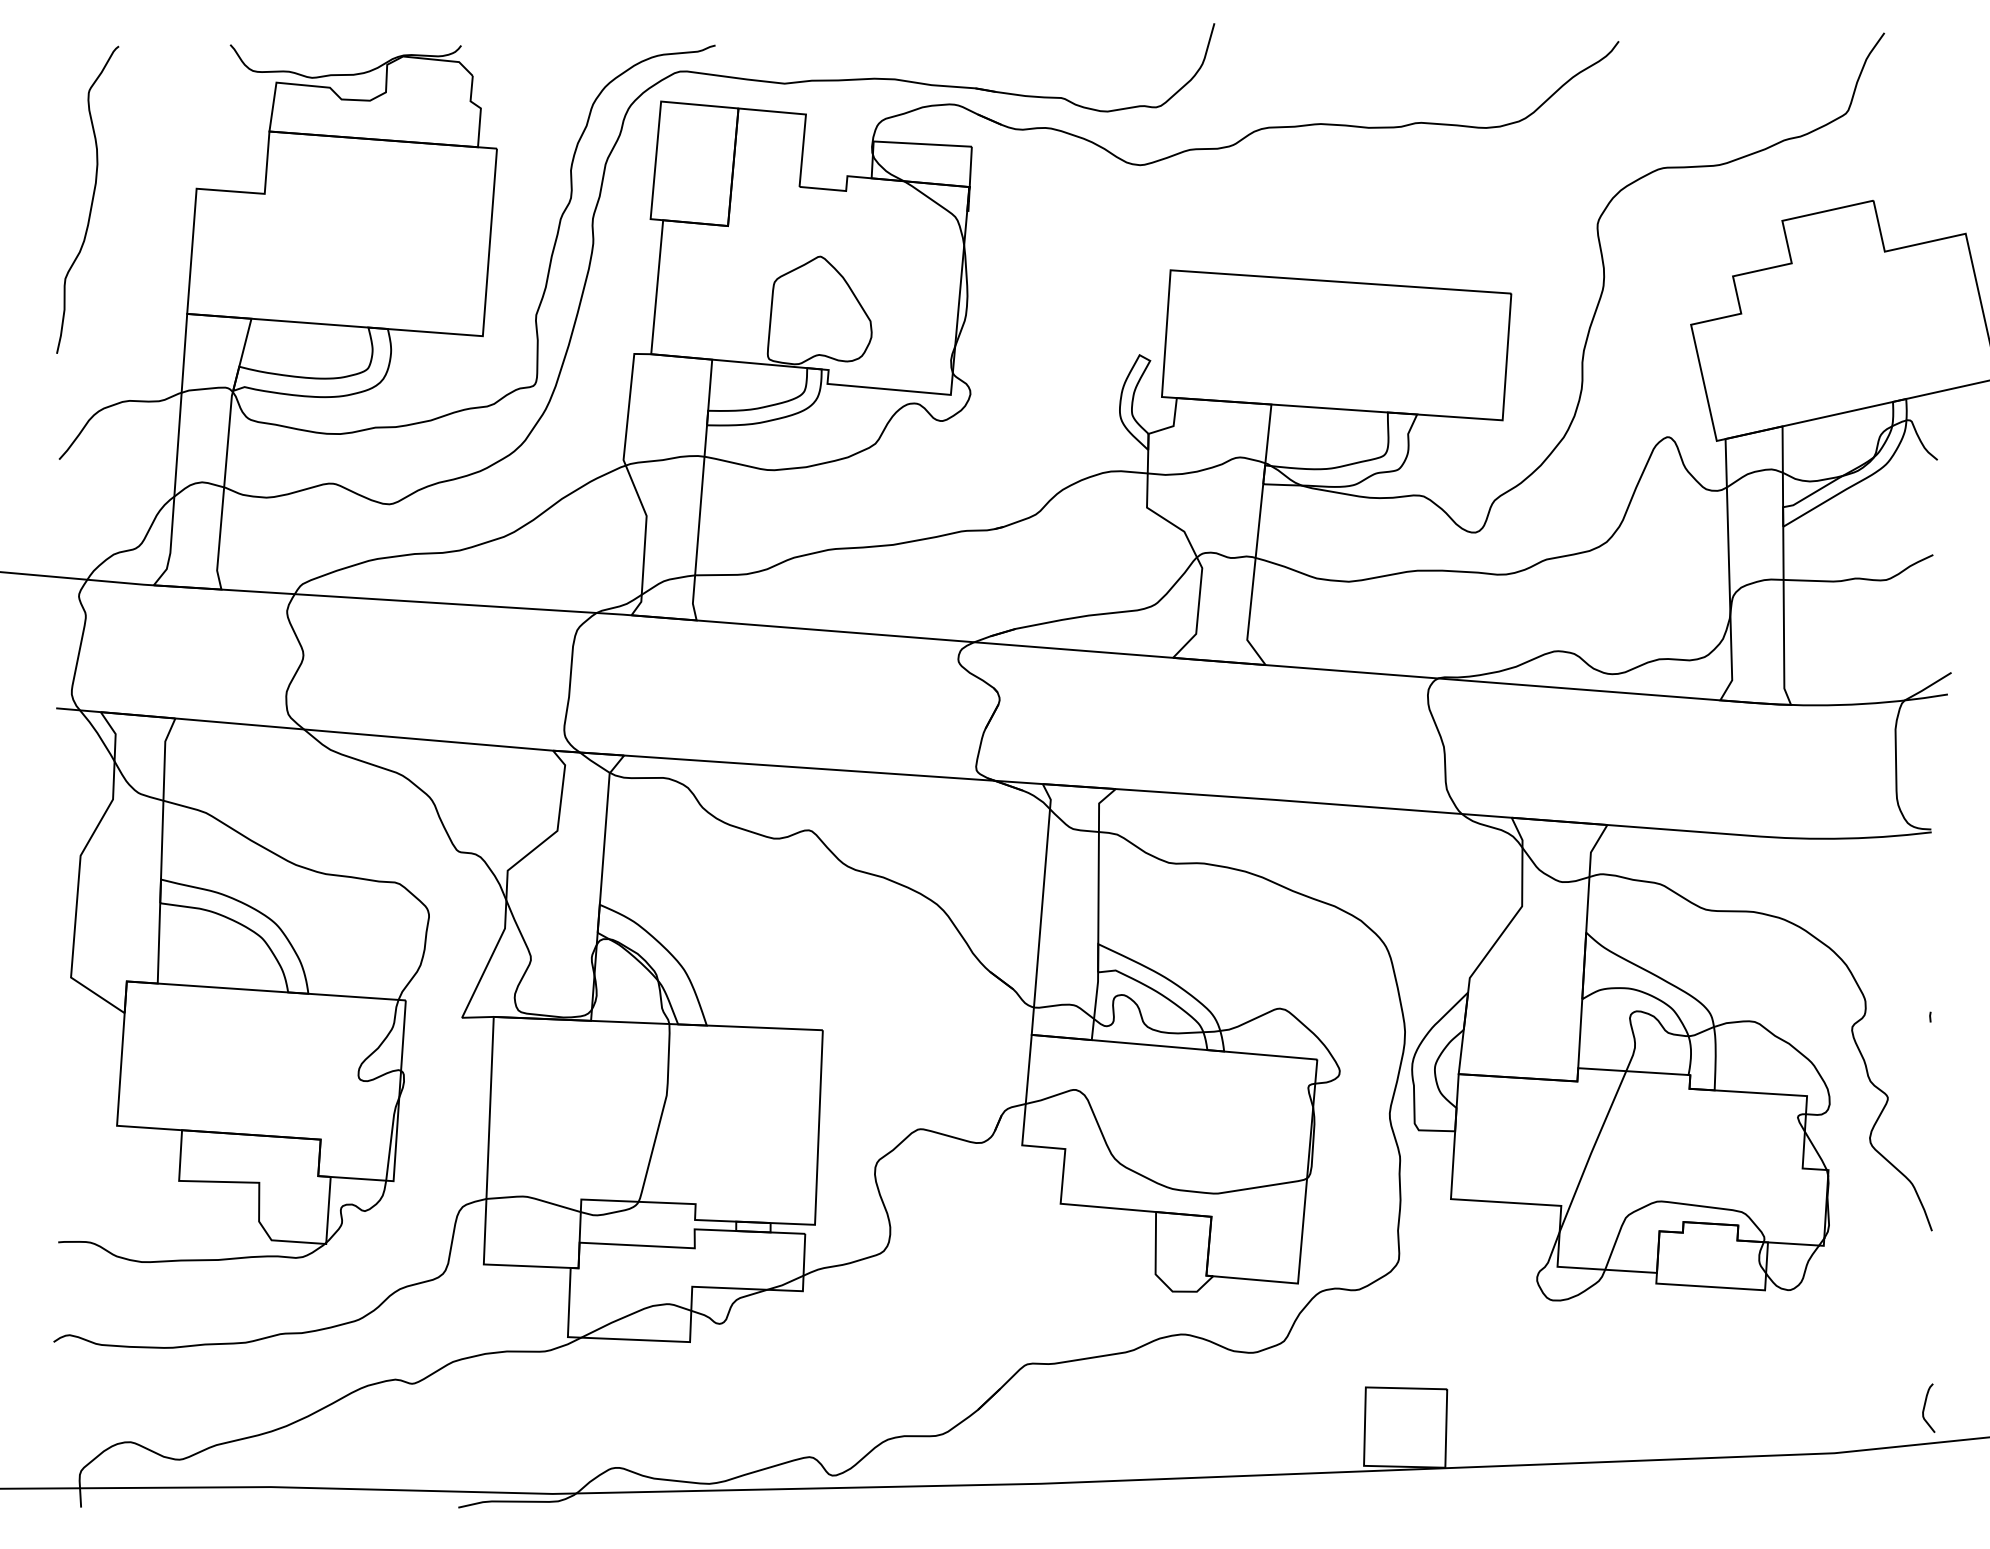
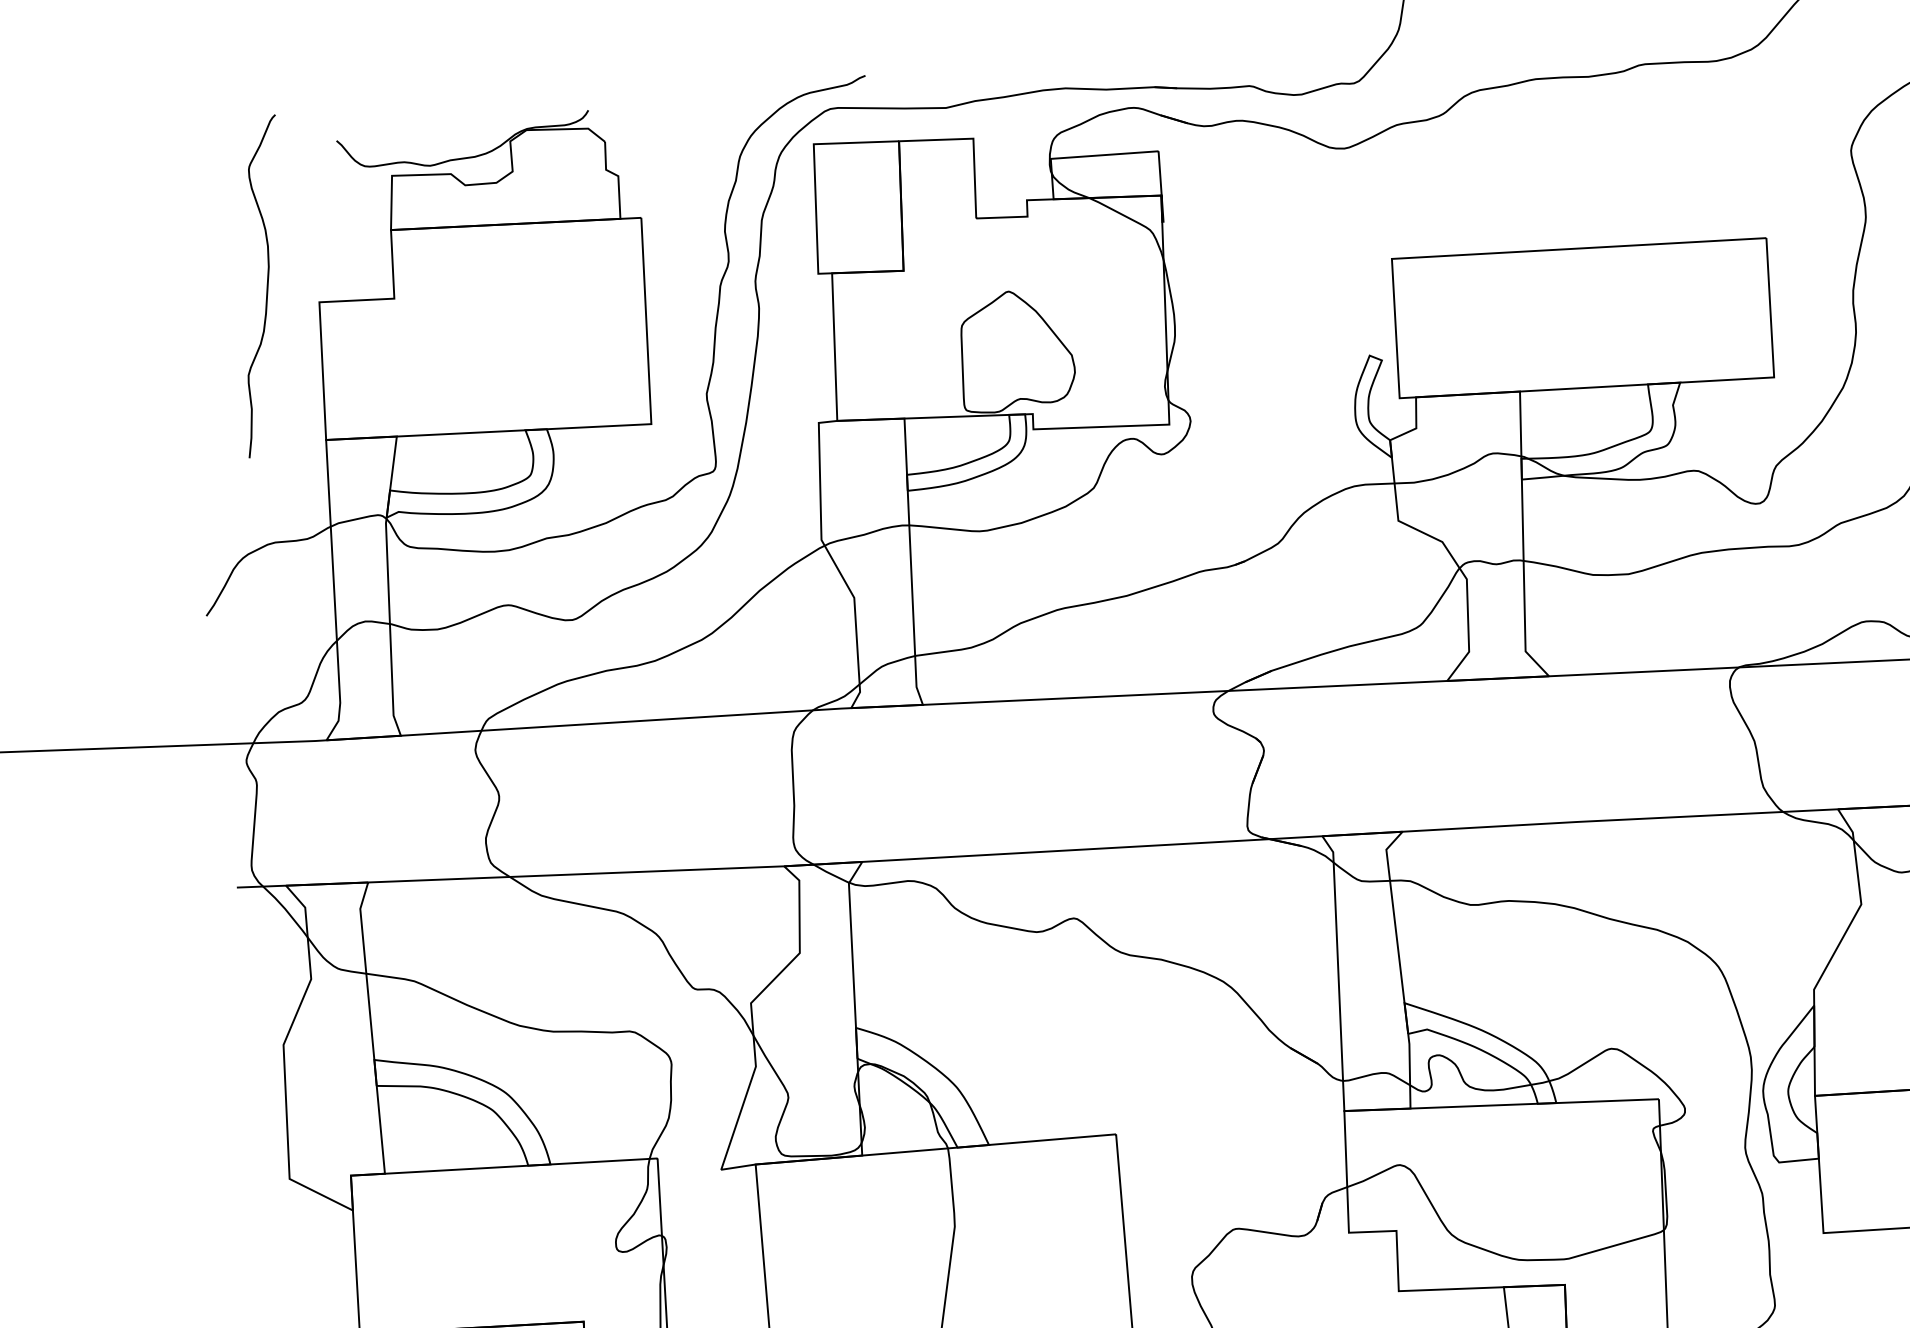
curve: (91, 199) -> (266, 285), moved

